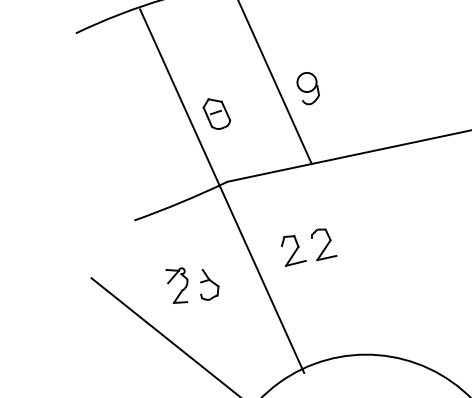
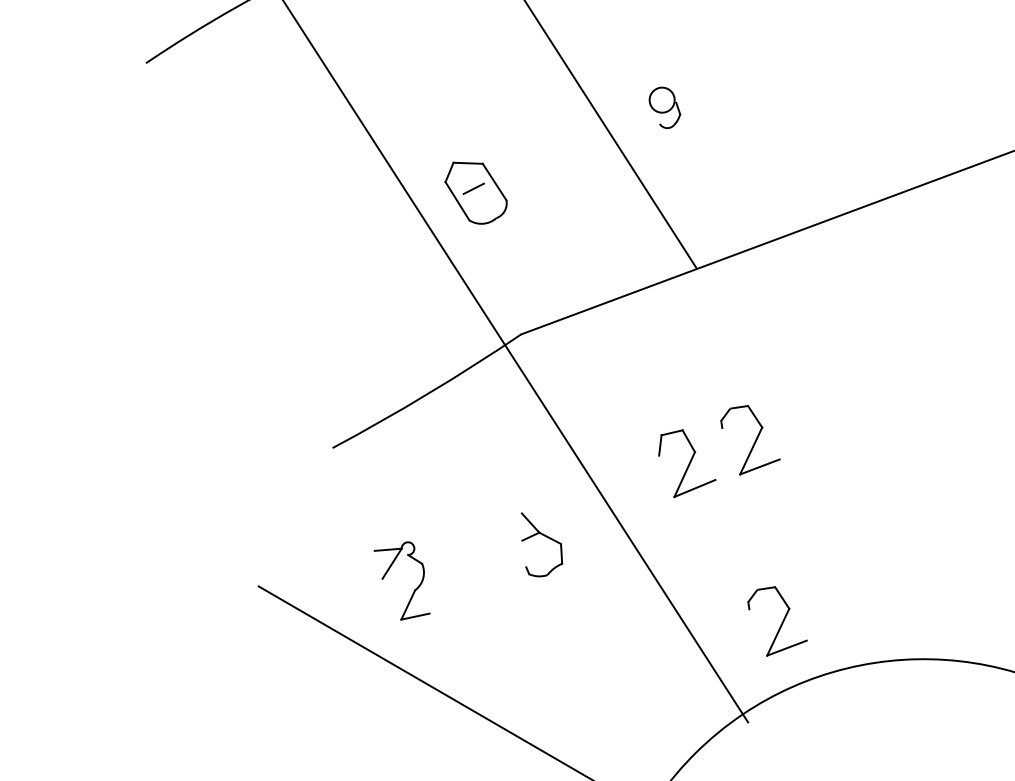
part: (307, 88) -> (663, 107), size x0.6
part: (209, 284) -> (541, 542), moved
part: (181, 289) -> (413, 588), moved
part: (324, 328) -> (777, 619), added

